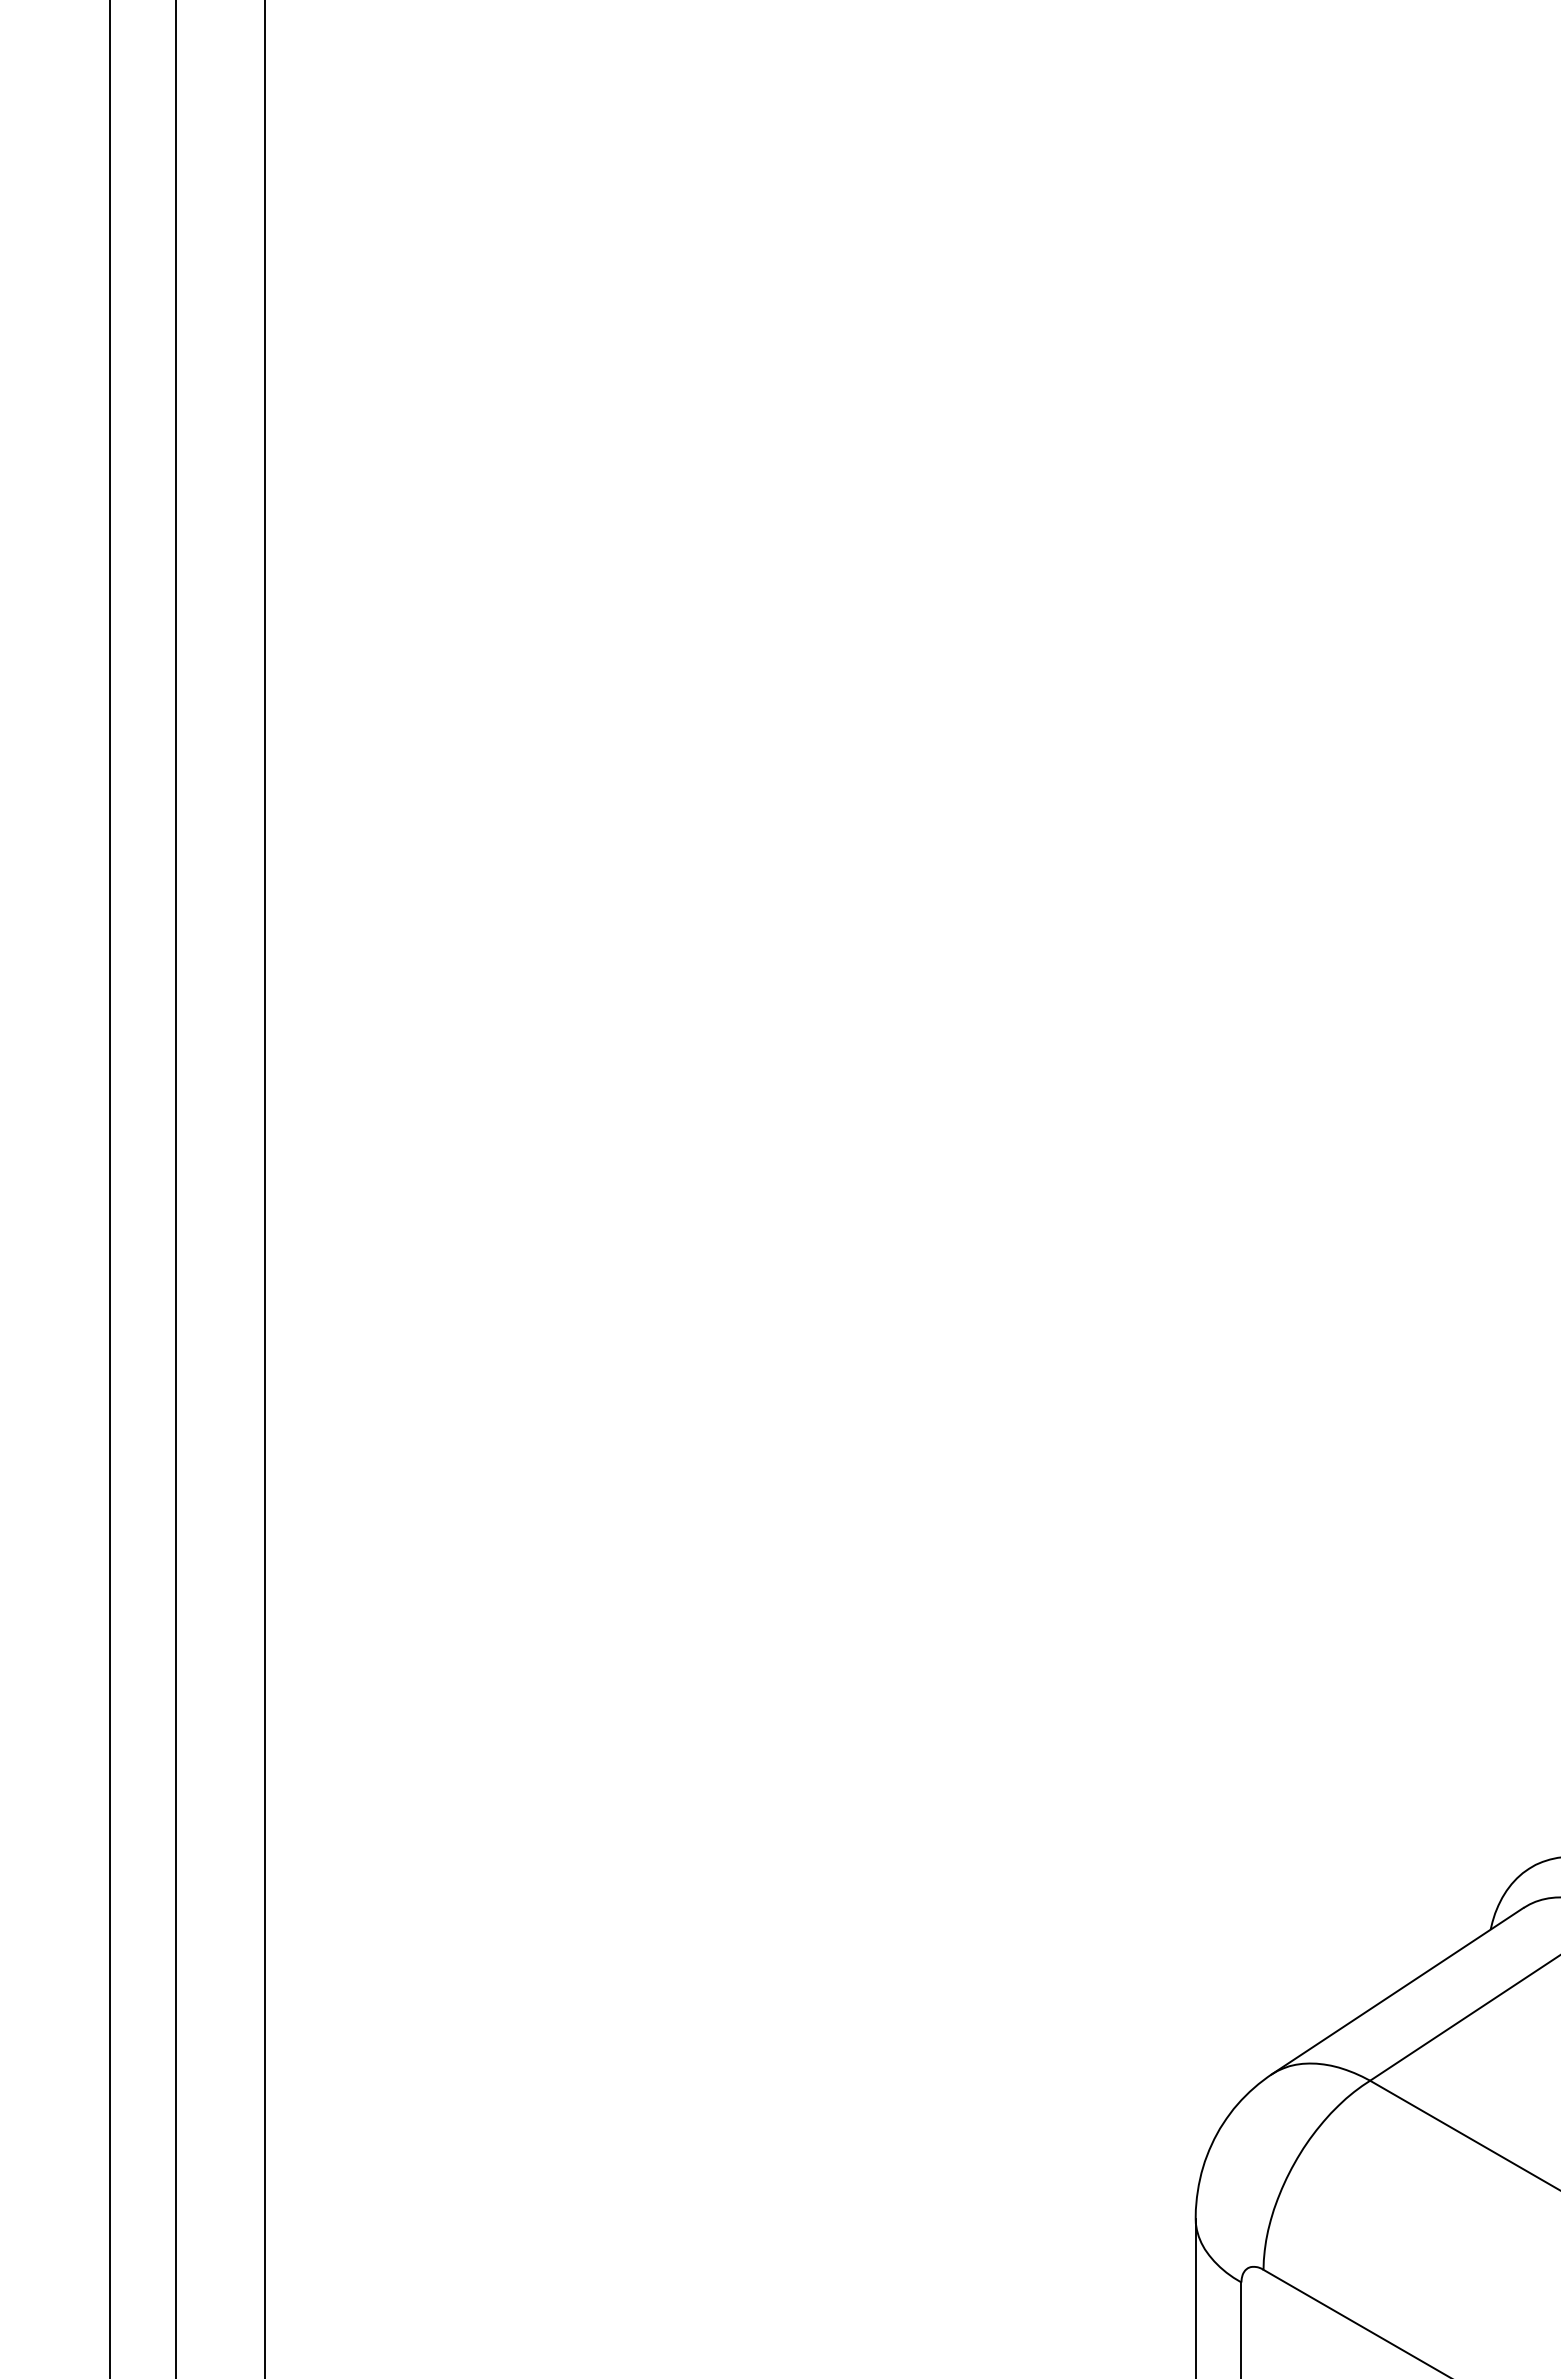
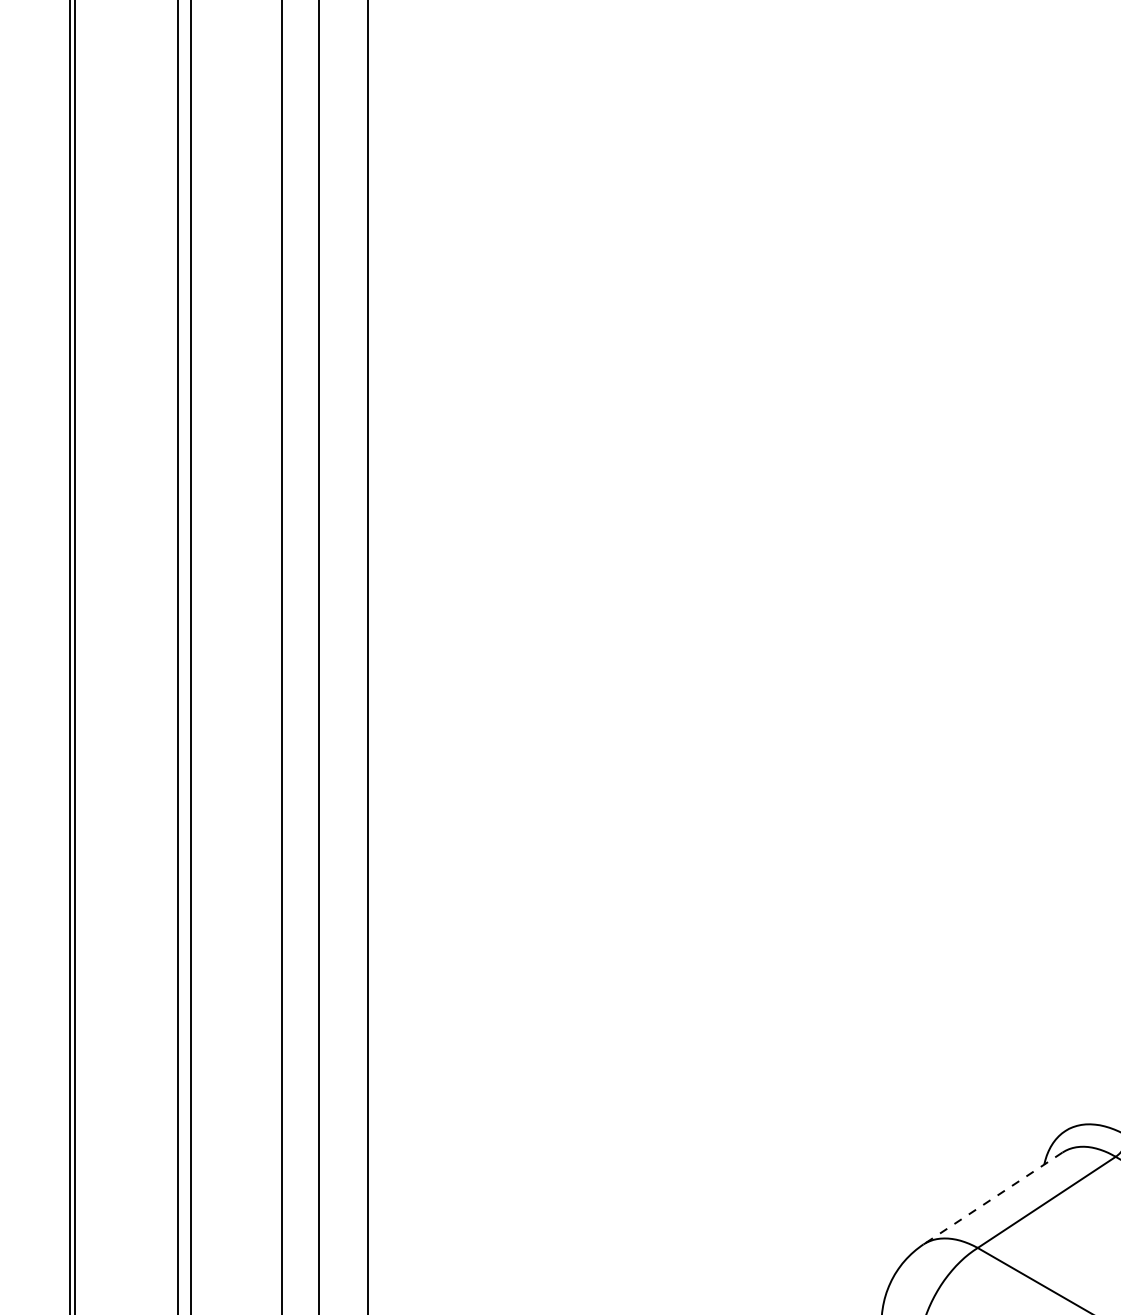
line: (1396, 1991) -> (992, 1198), solid -> dashed

